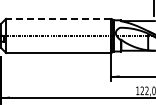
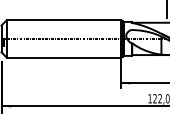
line: (58, 18) -> (63, 19), dashed -> solid

